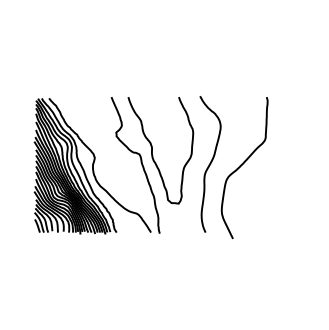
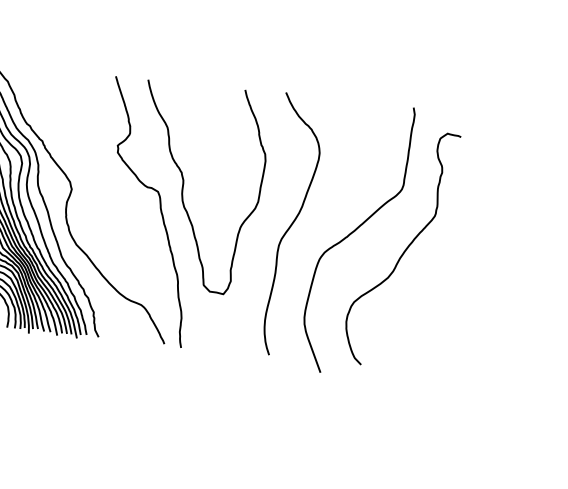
curve: (269, 170) -> (404, 248), added

